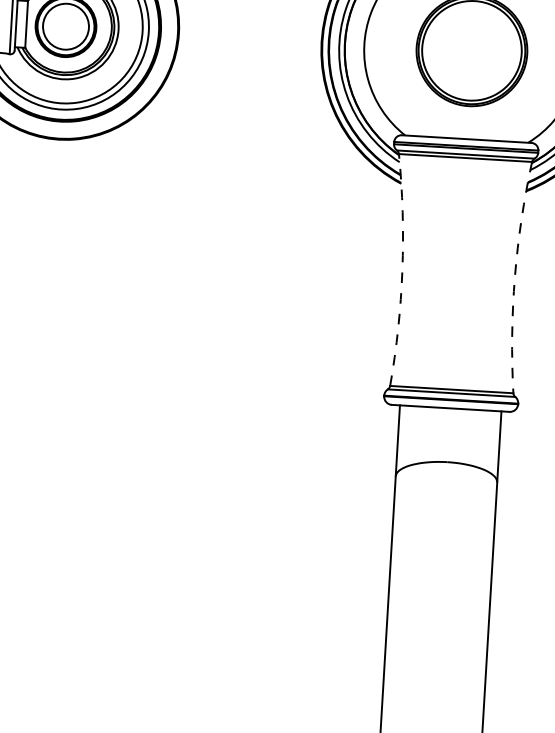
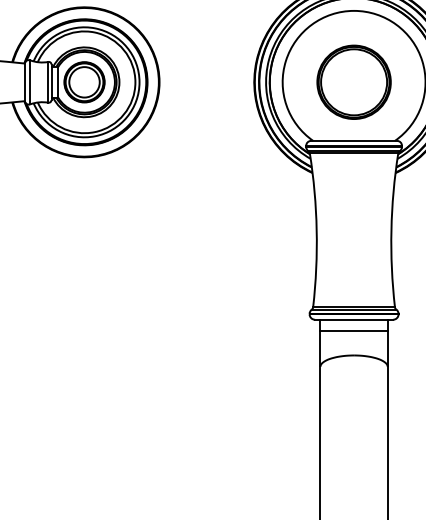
arc: (402, 270) -> (316, 230), dashed -> solid
arc: (515, 277) -> (391, 230), dashed -> solid
line: (448, 424) -> (353, 330), added

